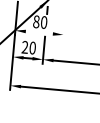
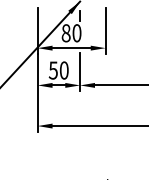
line: (64, 22) -> (105, 30), added
line: (39, 32) -> (71, 48), added
text: (24, 47) -> (52, 70), 20 -> 50

